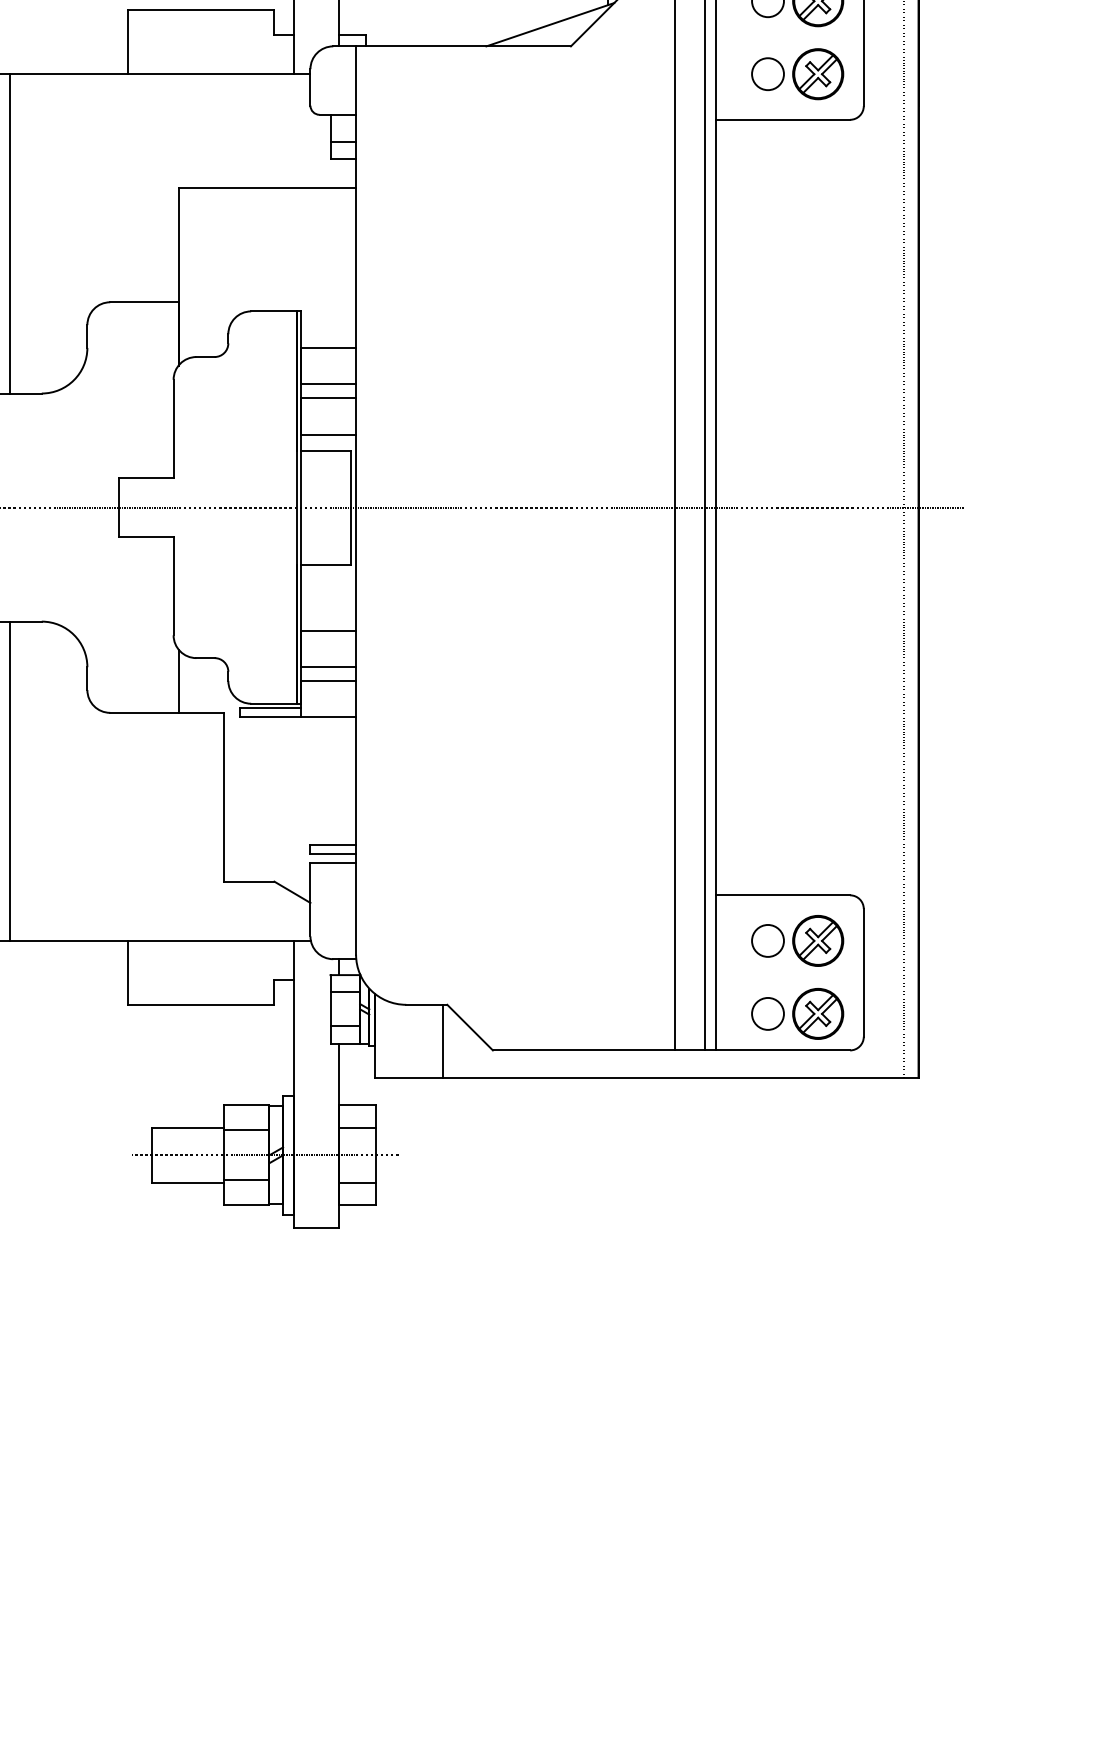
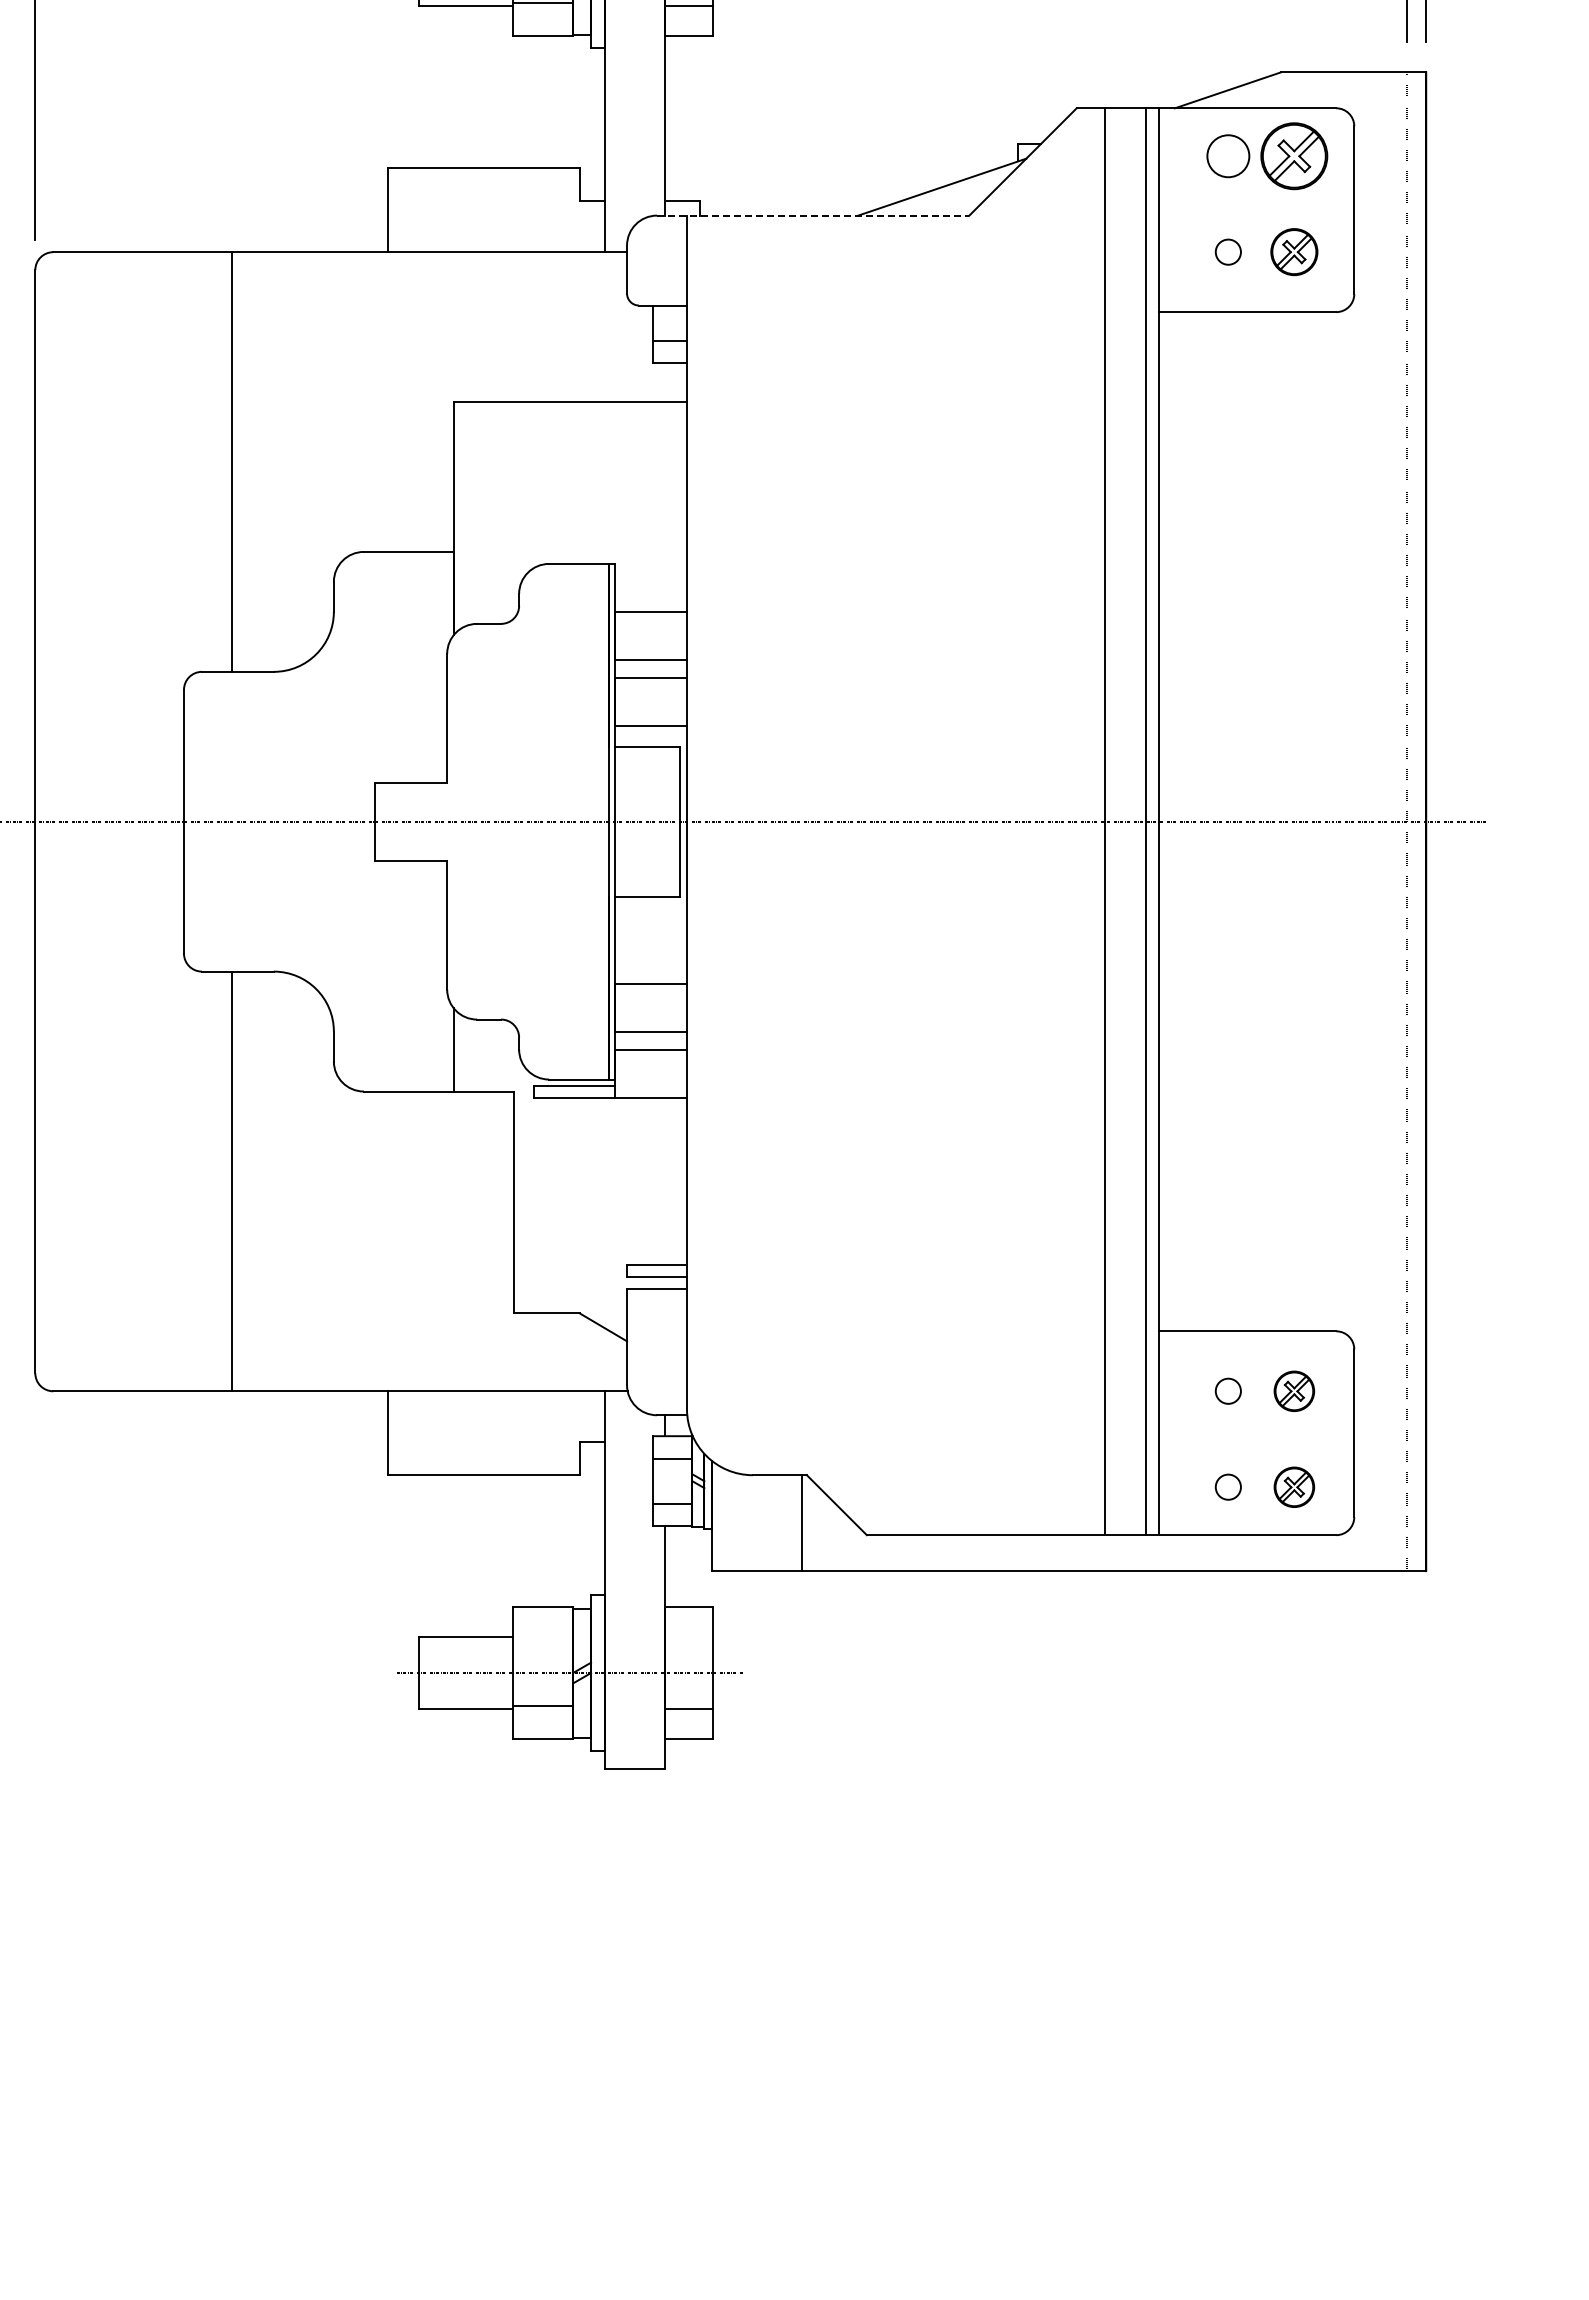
line: (452, 46) -> (813, 215), solid -> dashed
part: (818, 73) -> (1294, 251), size x0.7
circle: (768, 74) -> (1228, 252), size x0.6
circle: (768, 941) -> (1228, 1391), size x0.6
part: (818, 941) -> (1294, 1391), size x0.6
circle: (768, 1014) -> (1228, 1487), size x0.6
part: (818, 1014) -> (1294, 1487), size x0.6
line: (357, 1128) -> (688, 1637), removed
line: (246, 1130) -> (543, 1640), removed

